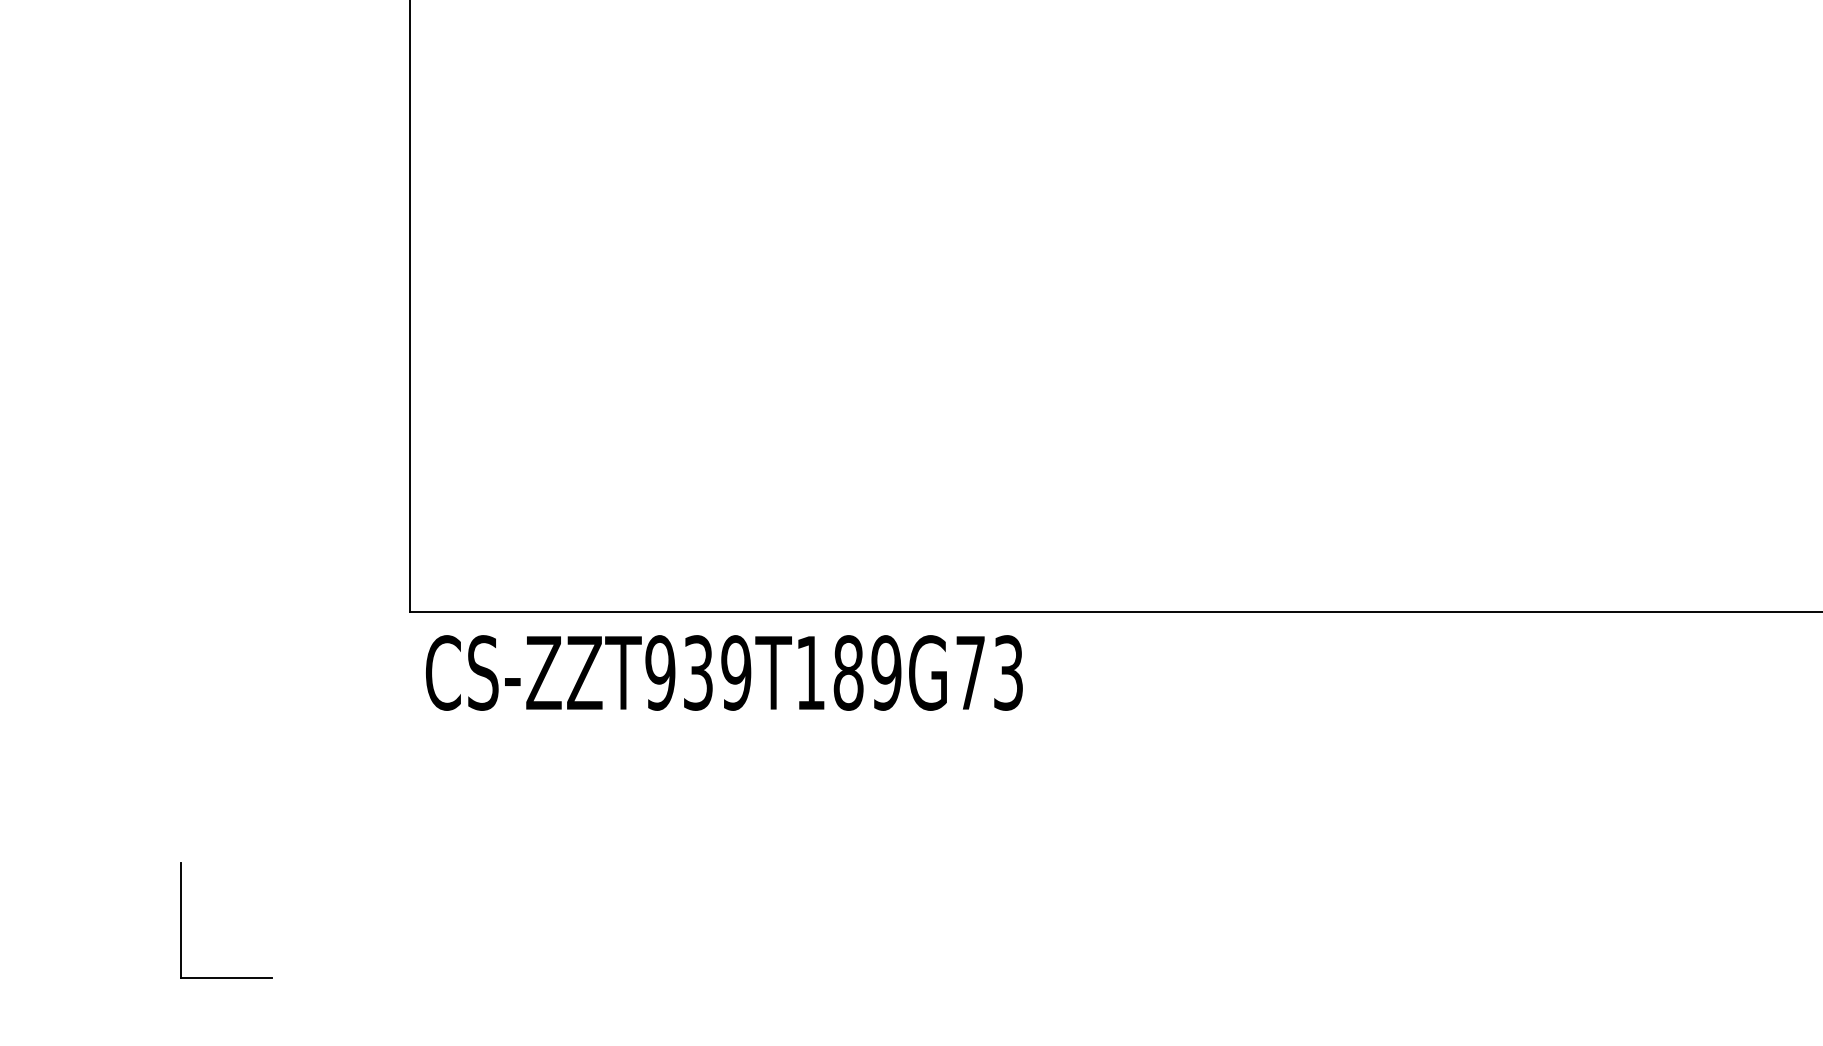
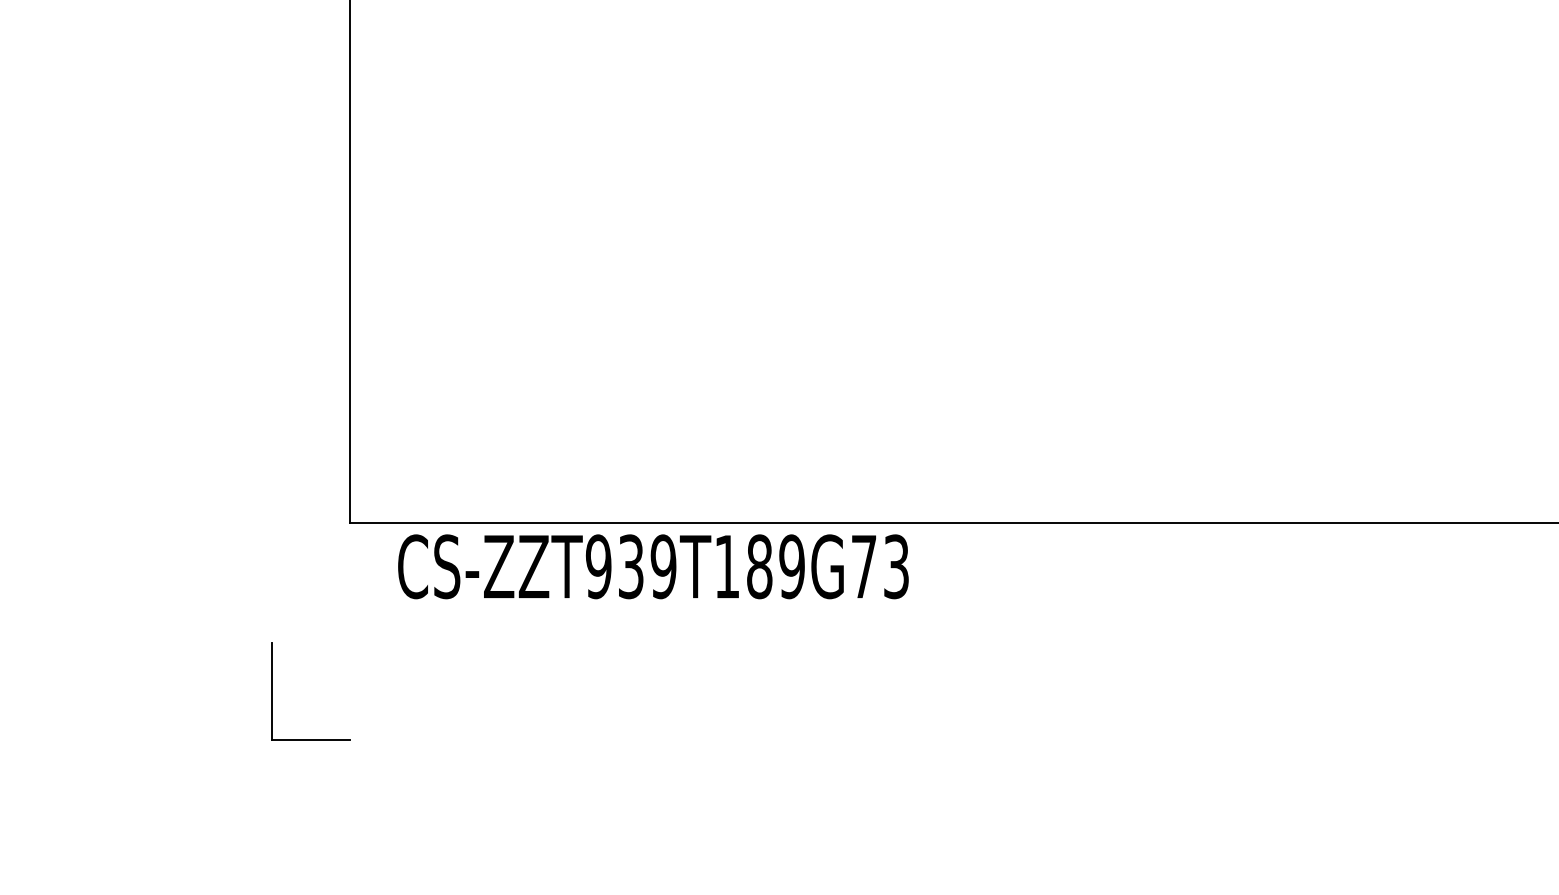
text: (724, 672) -> (653, 566), moved
part: (182, 920) -> (272, 691), moved

